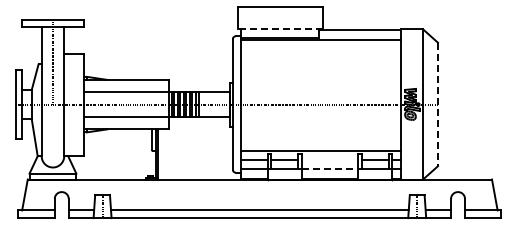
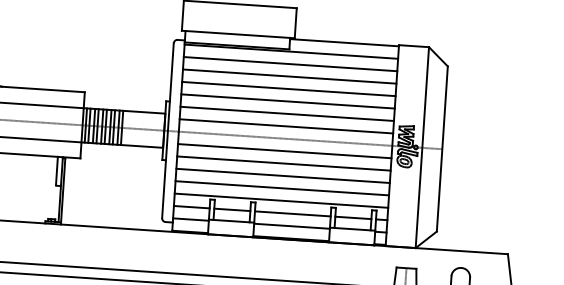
line: (279, 29) -> (236, 34), dashed -> solid
line: (320, 48) -> (290, 63), added
line: (320, 58) -> (289, 77), added
line: (320, 67) -> (288, 89), added
line: (320, 76) -> (287, 101), added
line: (320, 86) -> (286, 114), added
line: (320, 95) -> (285, 126), added
line: (438, 104) -> (443, 149), dashed -> solid
line: (320, 113) -> (284, 150), added
line: (320, 123) -> (283, 164), added
line: (320, 132) -> (282, 176), added
line: (320, 141) -> (281, 188), added
line: (329, 160) -> (292, 214), added
line: (330, 169) -> (292, 226), dashed -> solid

